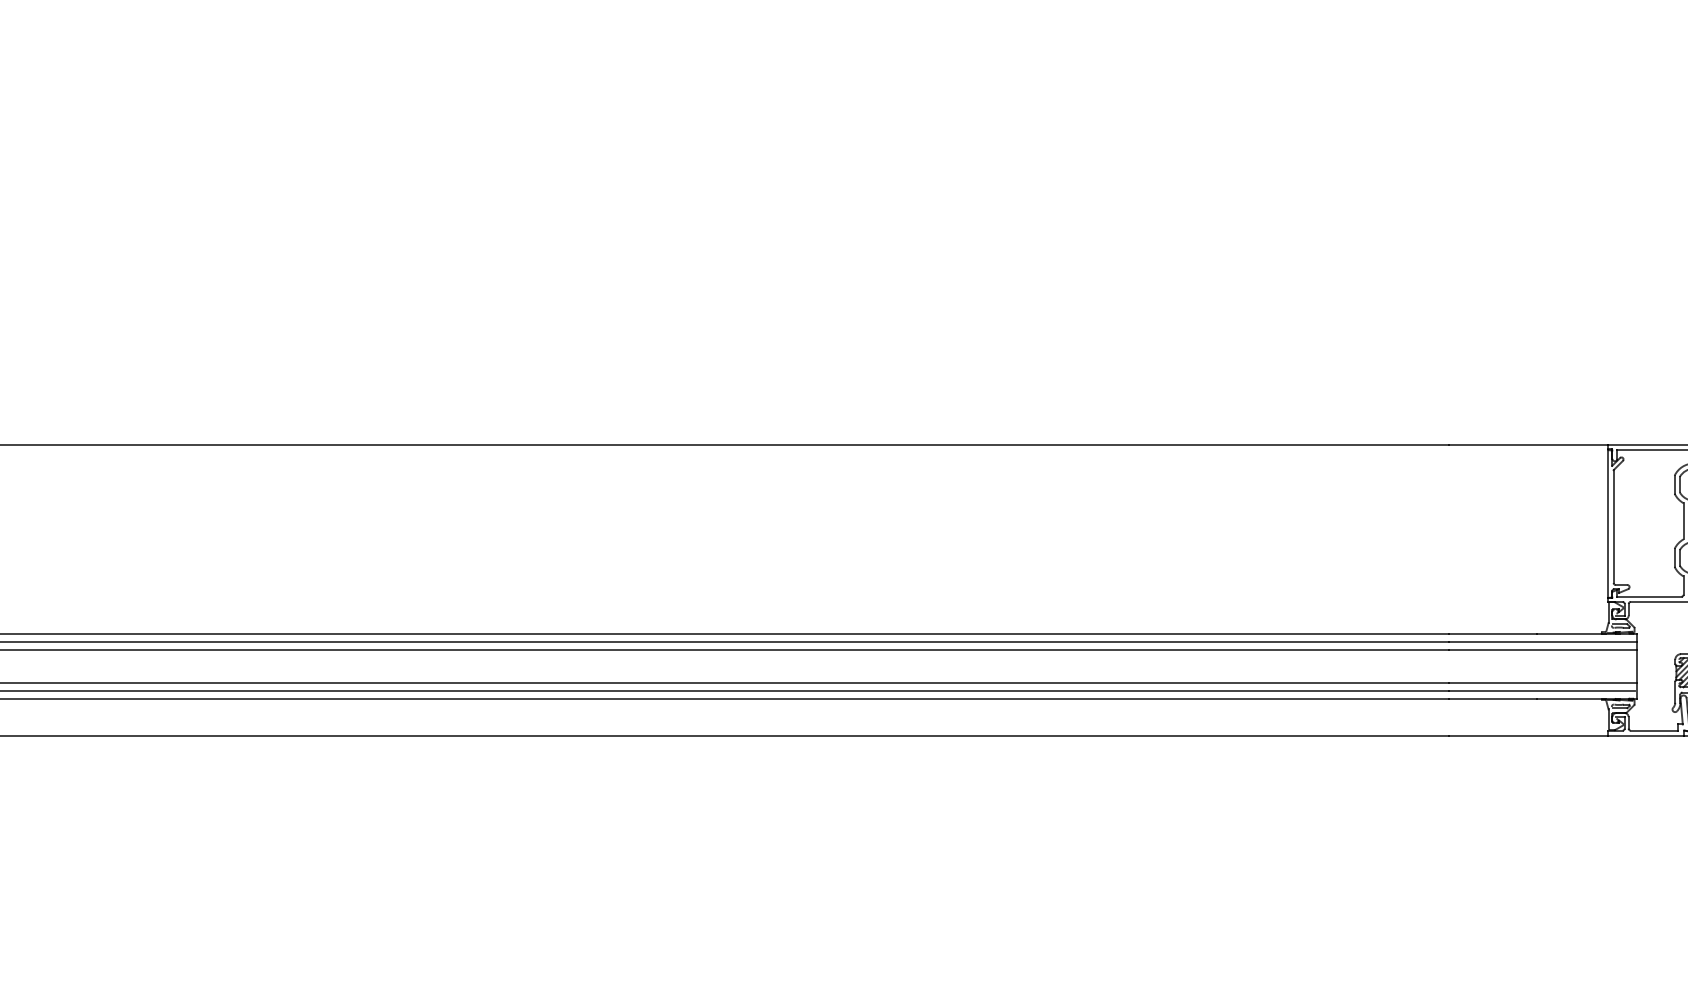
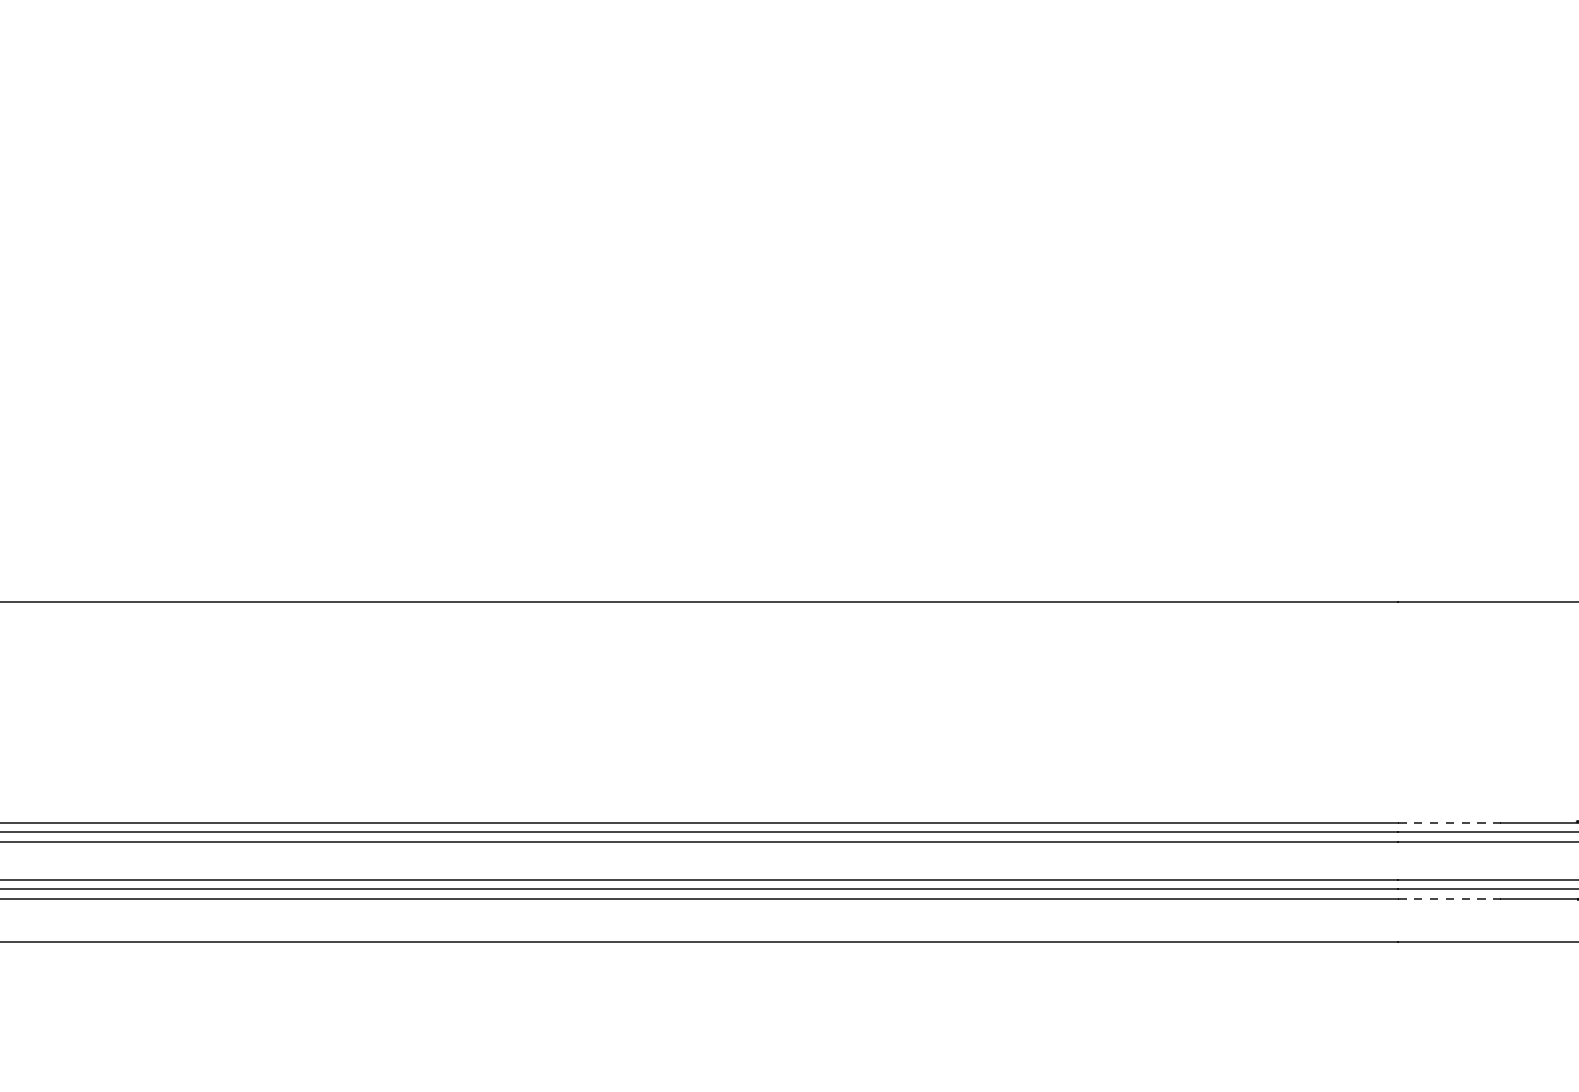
line: (1492, 633) -> (1448, 822), solid -> dashed
line: (1492, 698) -> (1448, 898), solid -> dashed

